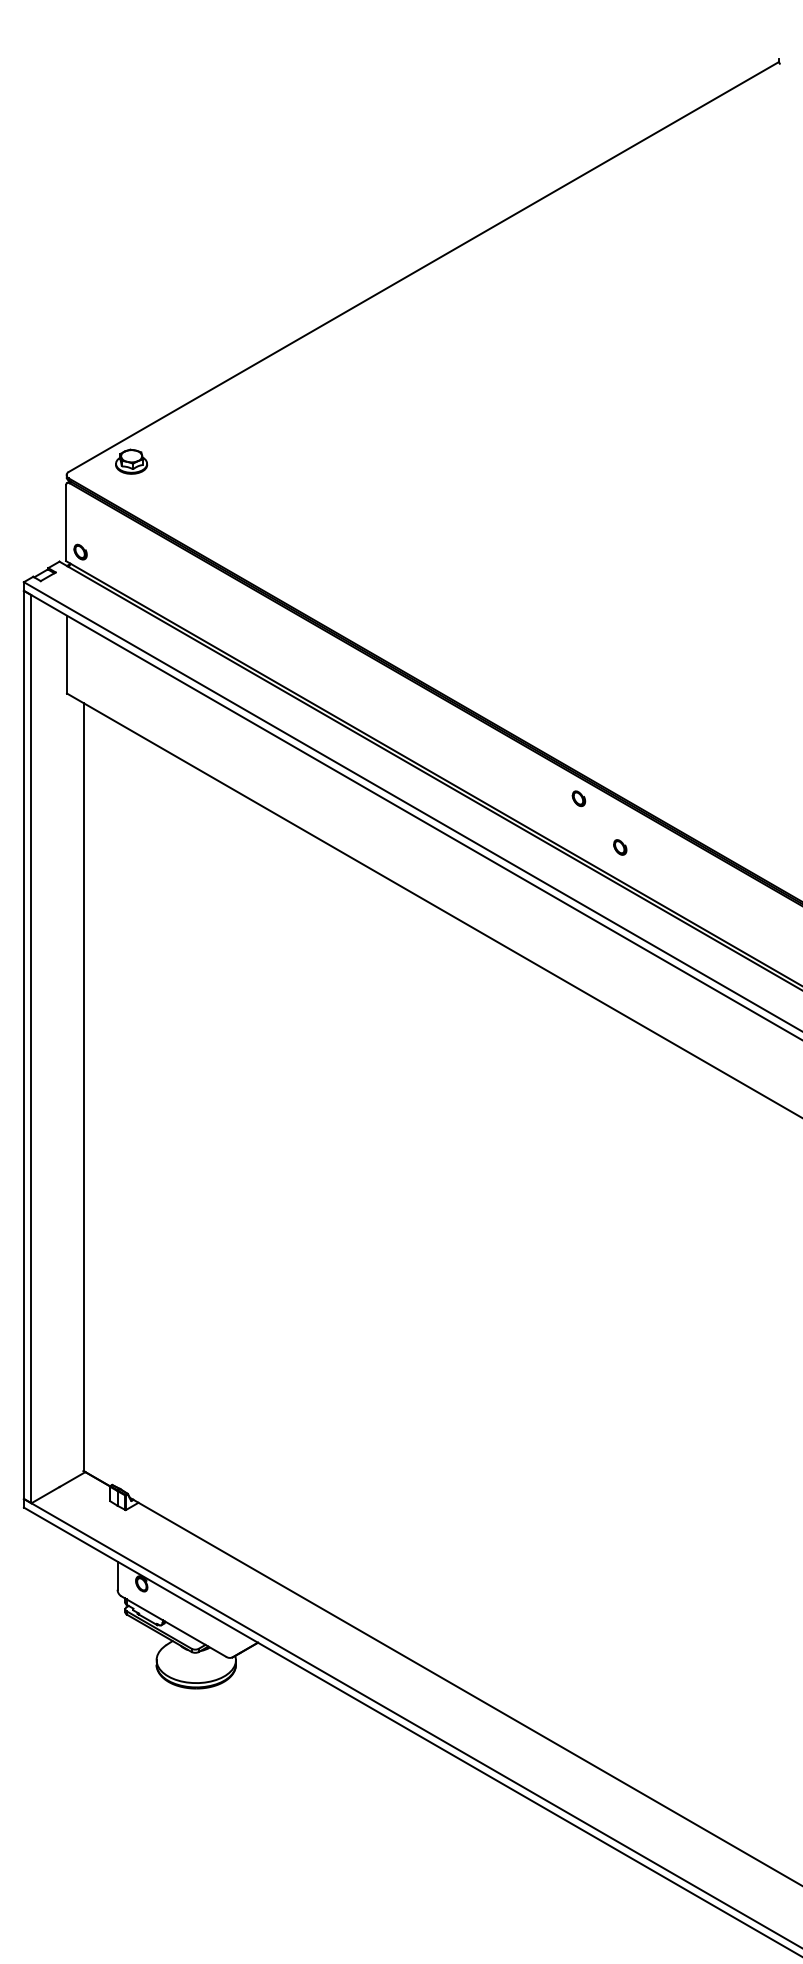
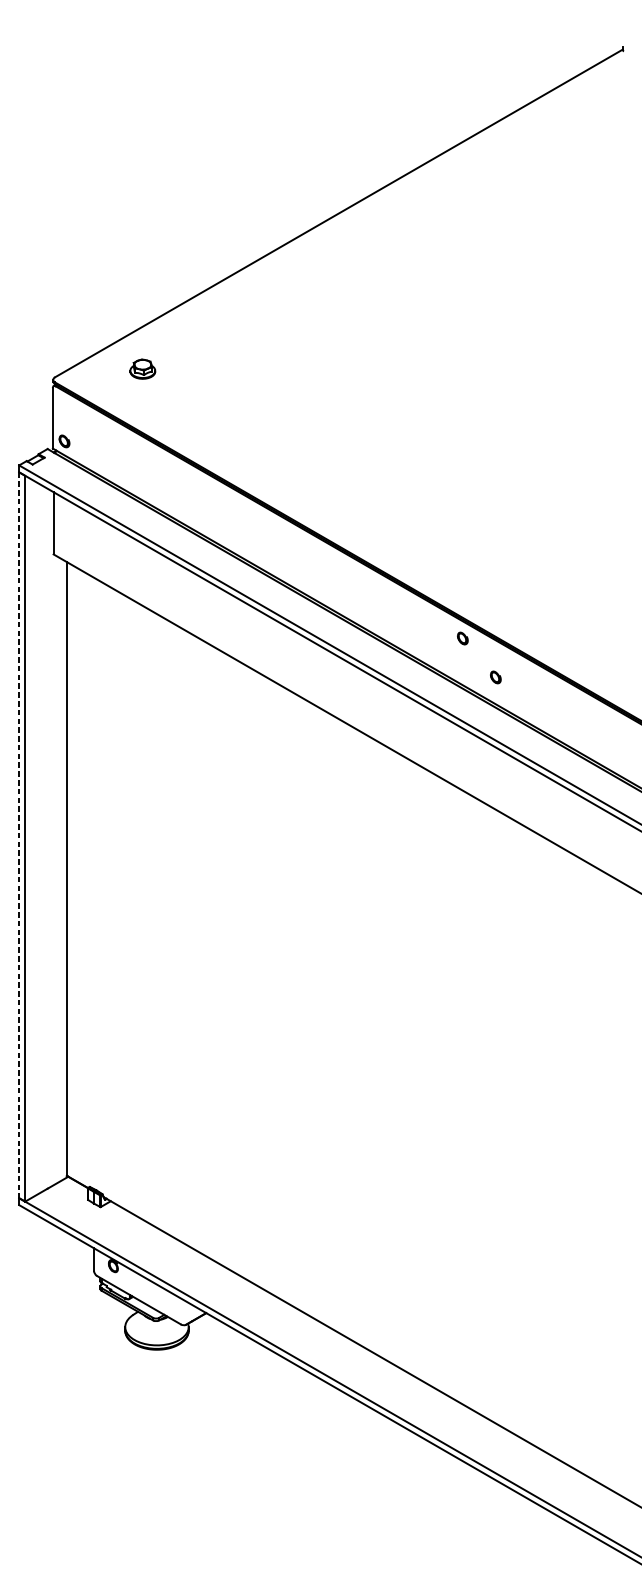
part: (131, 461) -> (142, 368), moved
line: (23, 1045) -> (18, 835), solid -> dashed

